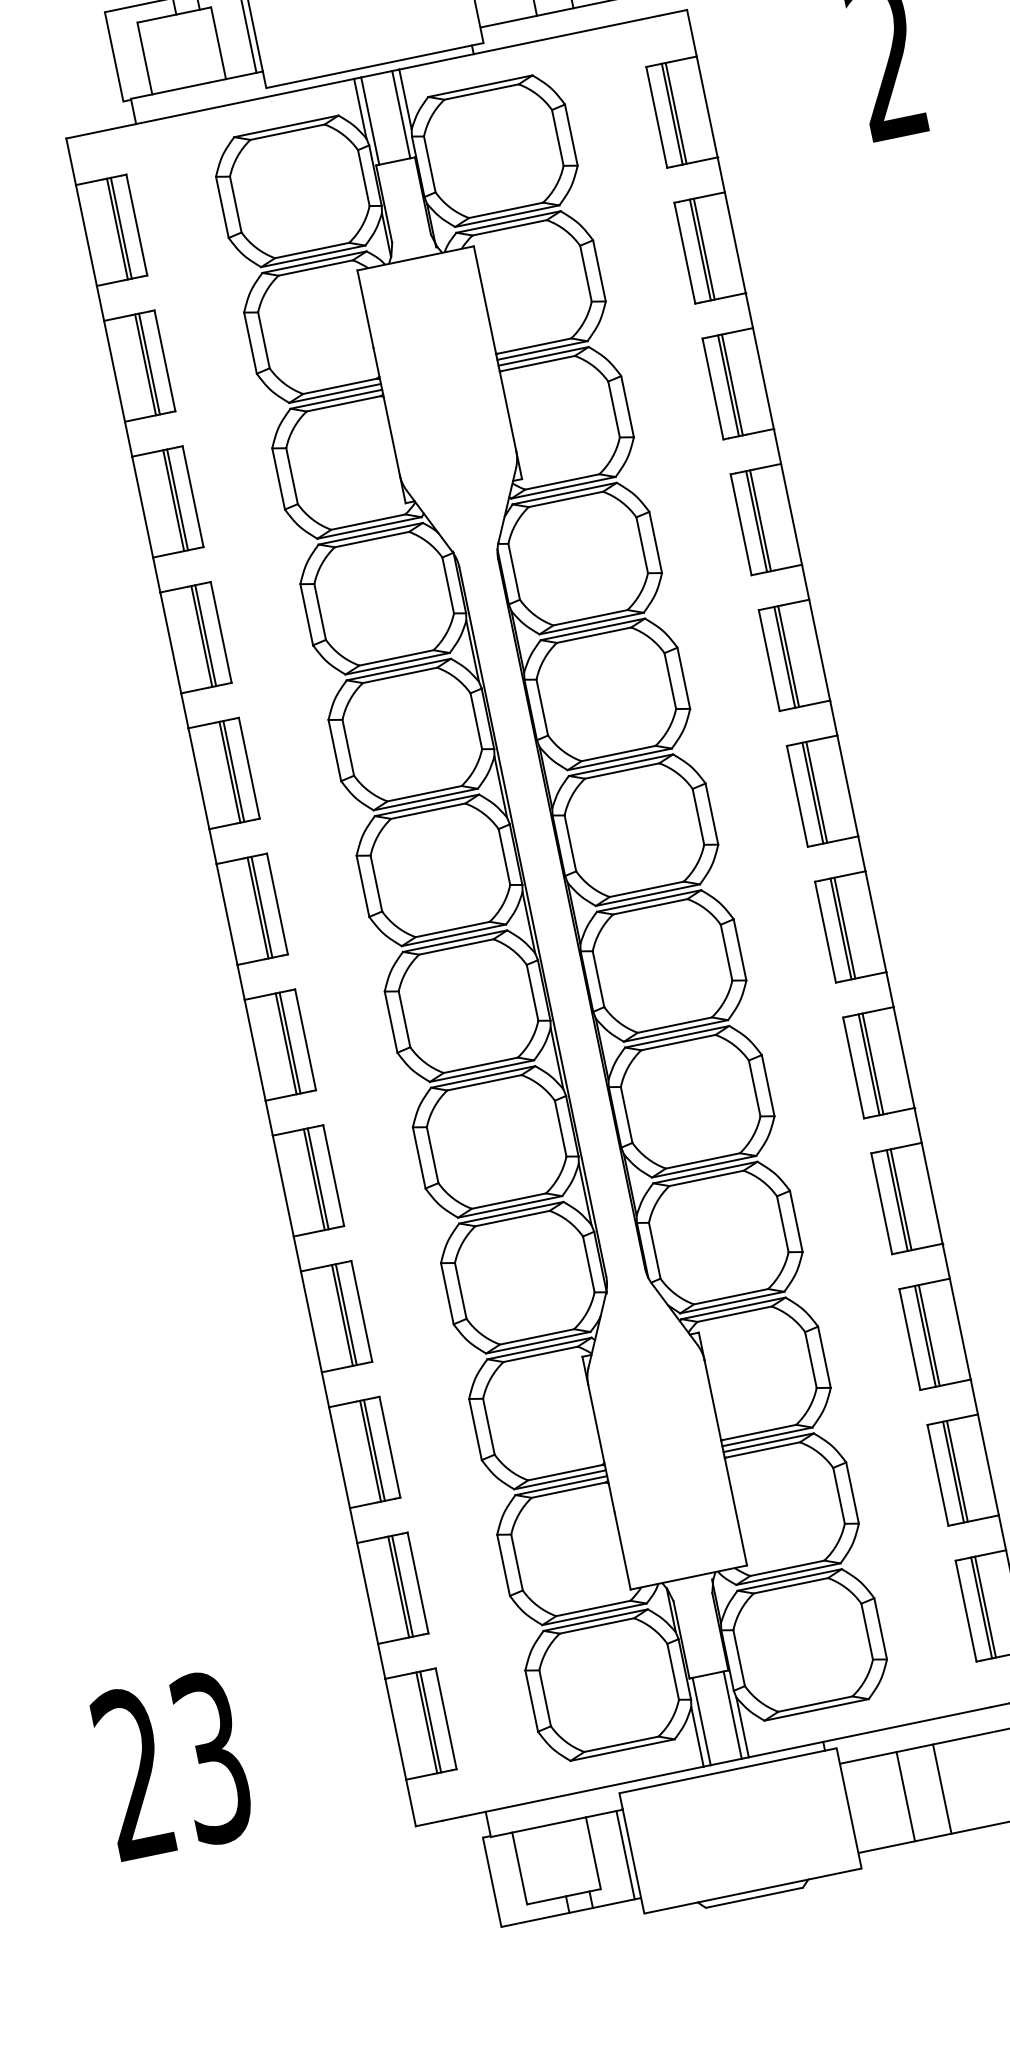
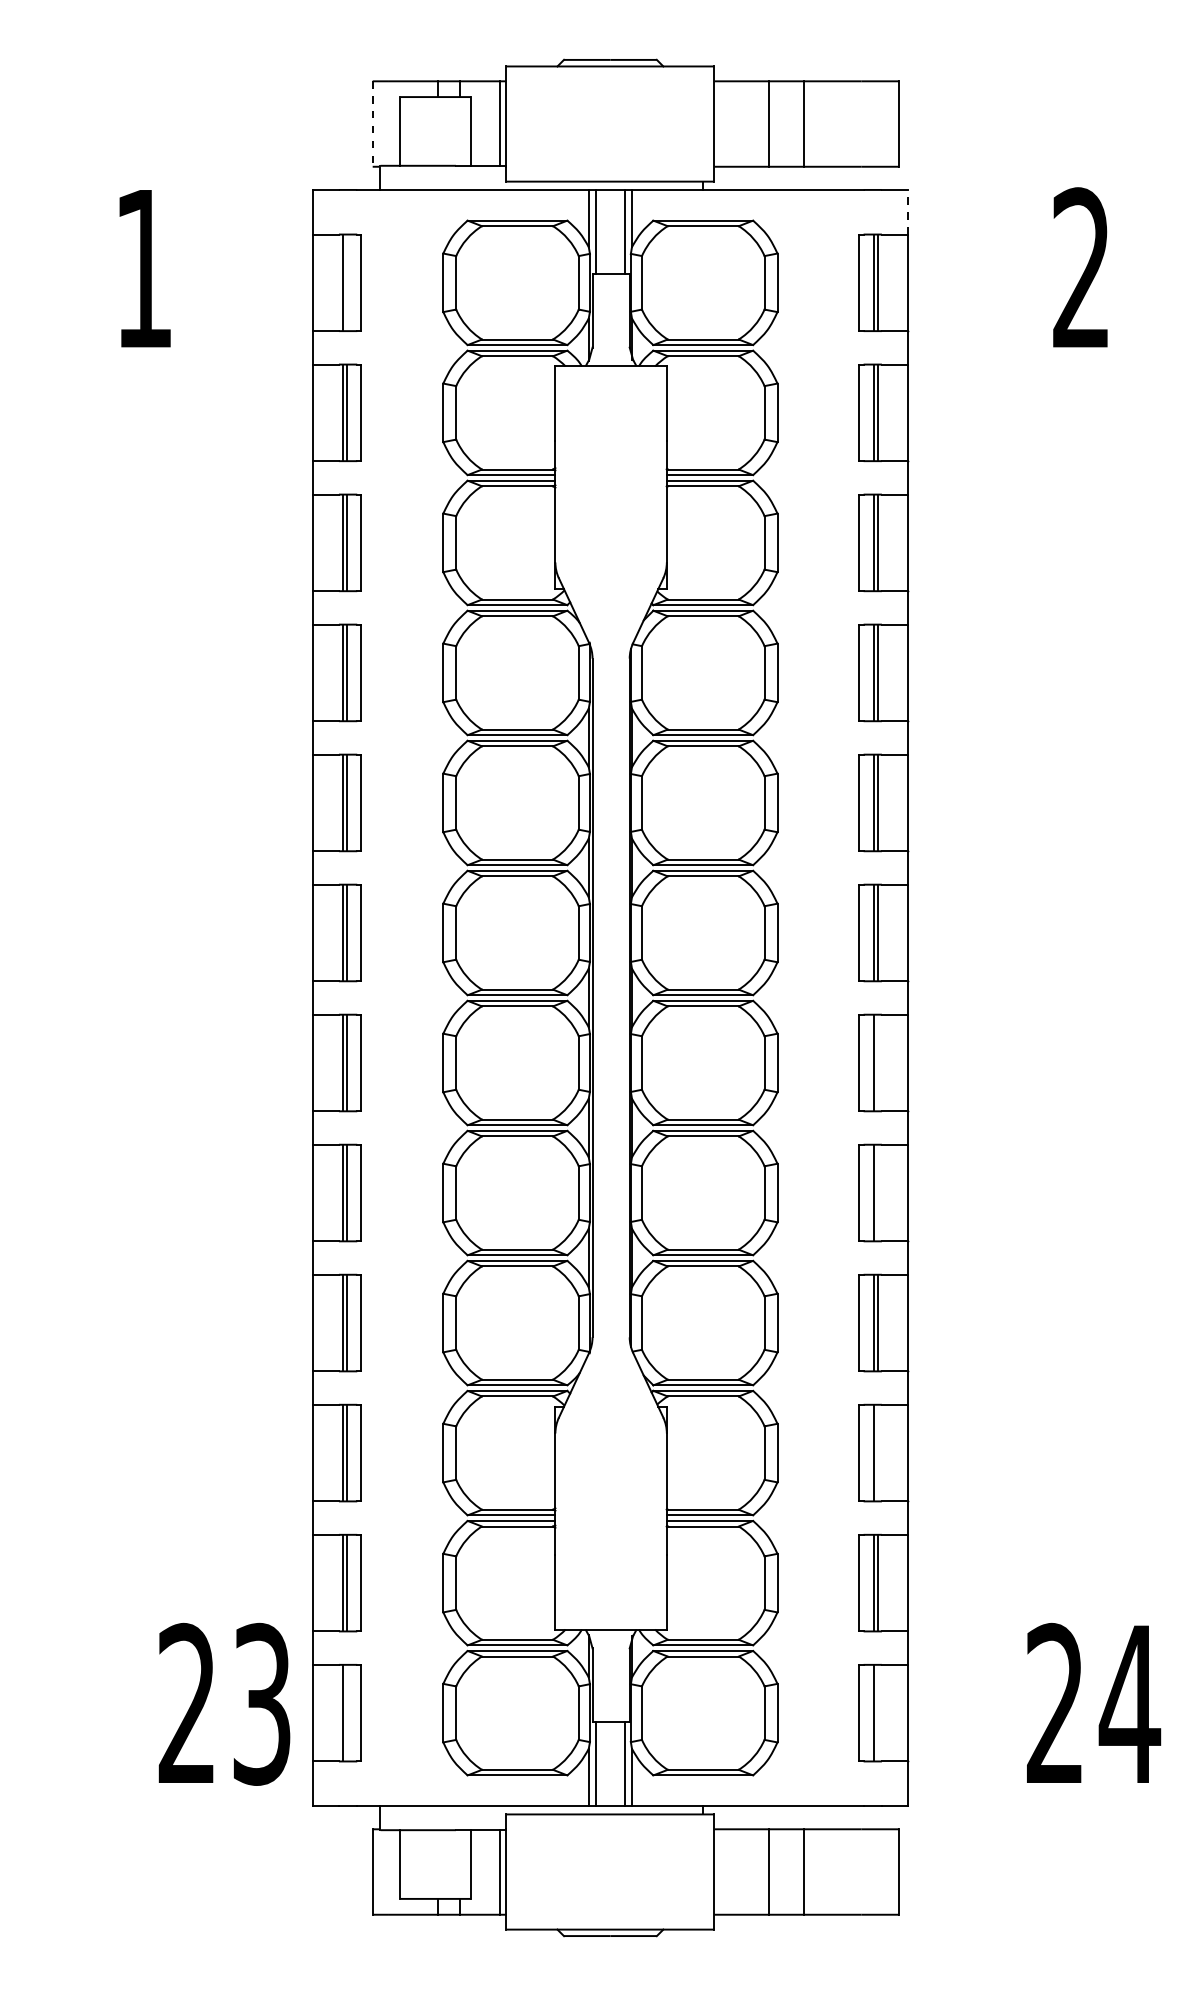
line: (691, 32) -> (907, 211), solid -> dashed
line: (114, 57) -> (372, 124), solid -> dashed
line: (121, 227) -> (346, 282), removed
line: (844, 927) -> (877, 1062), removed
line: (872, 1063) -> (877, 1192), removed
line: (928, 1335) -> (877, 1452), removed
line: (984, 1606) -> (877, 1712), removed
line: (430, 1721) -> (346, 1712), removed
text: (172, 1764) -> (224, 1703), moved

